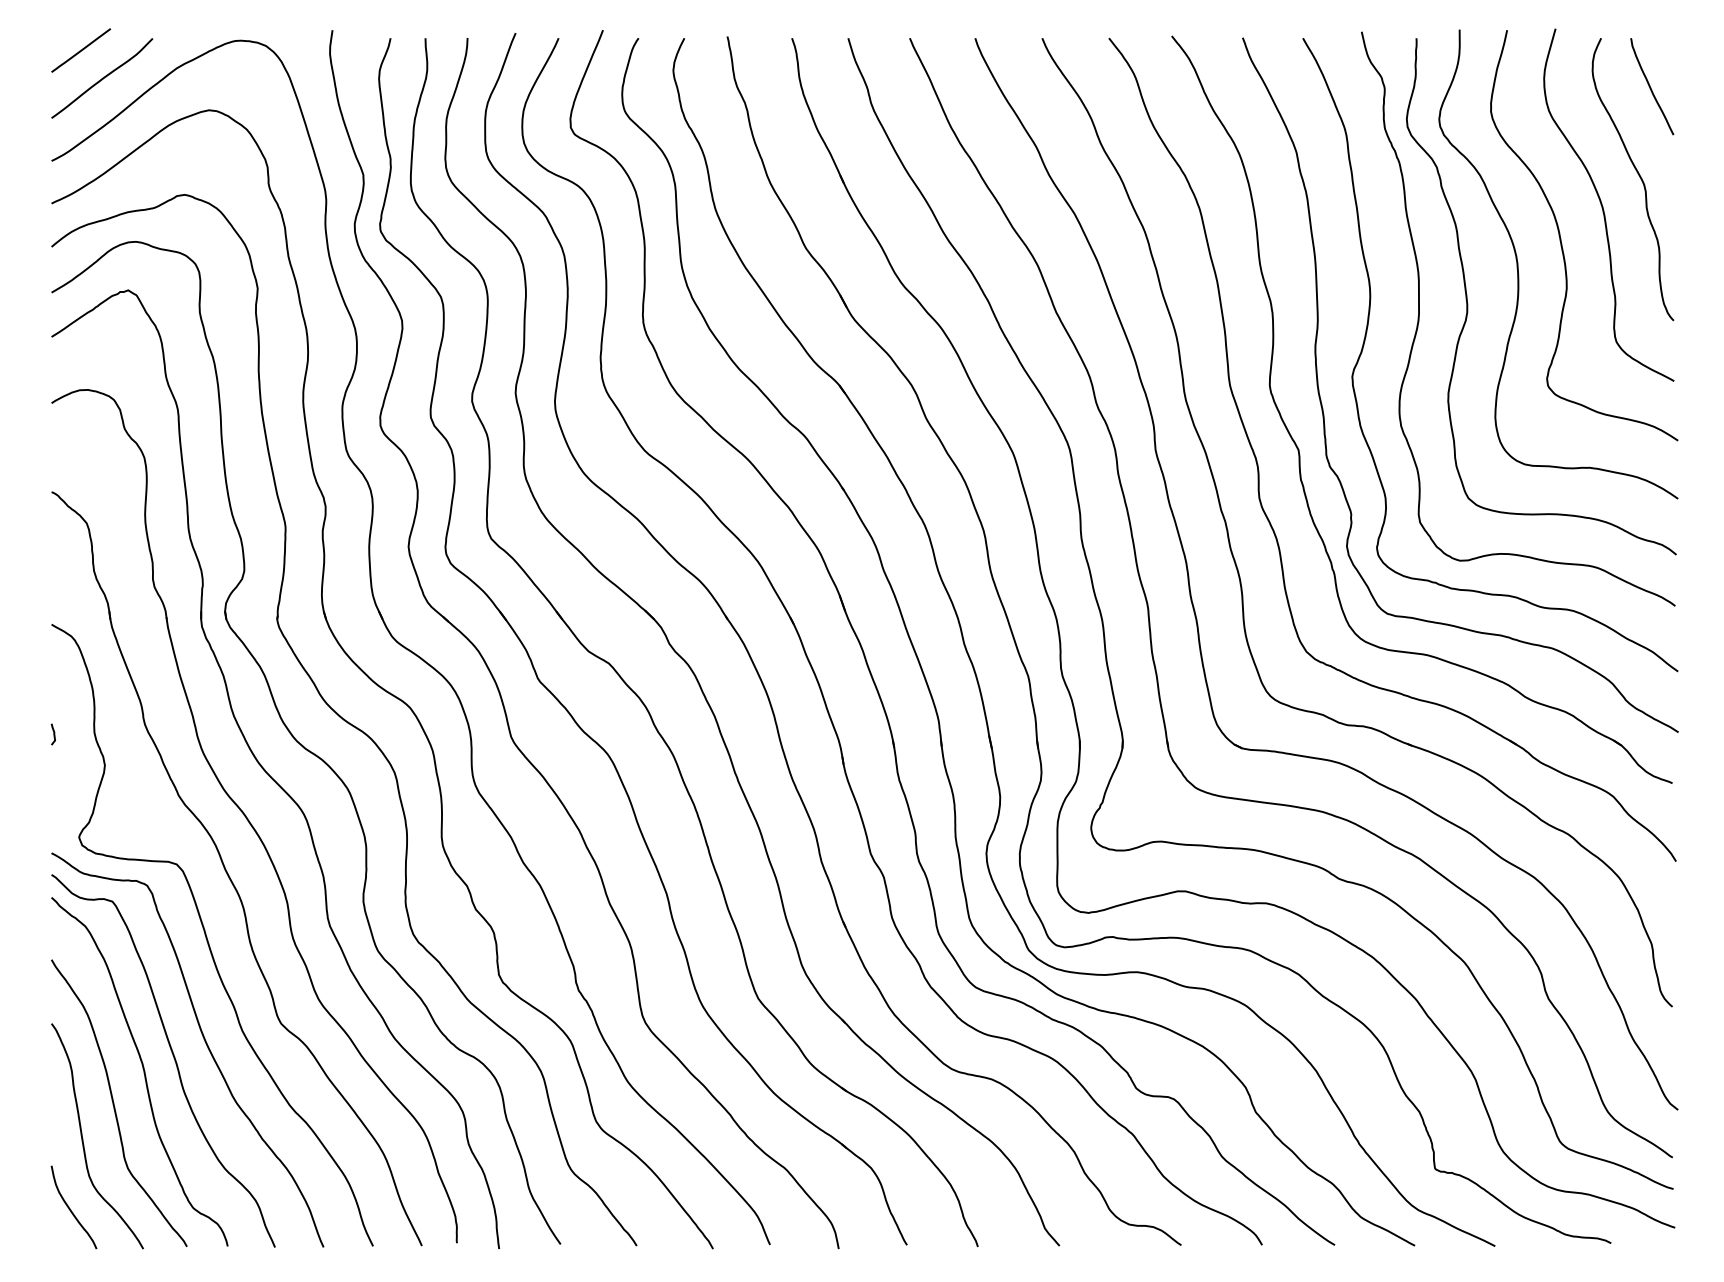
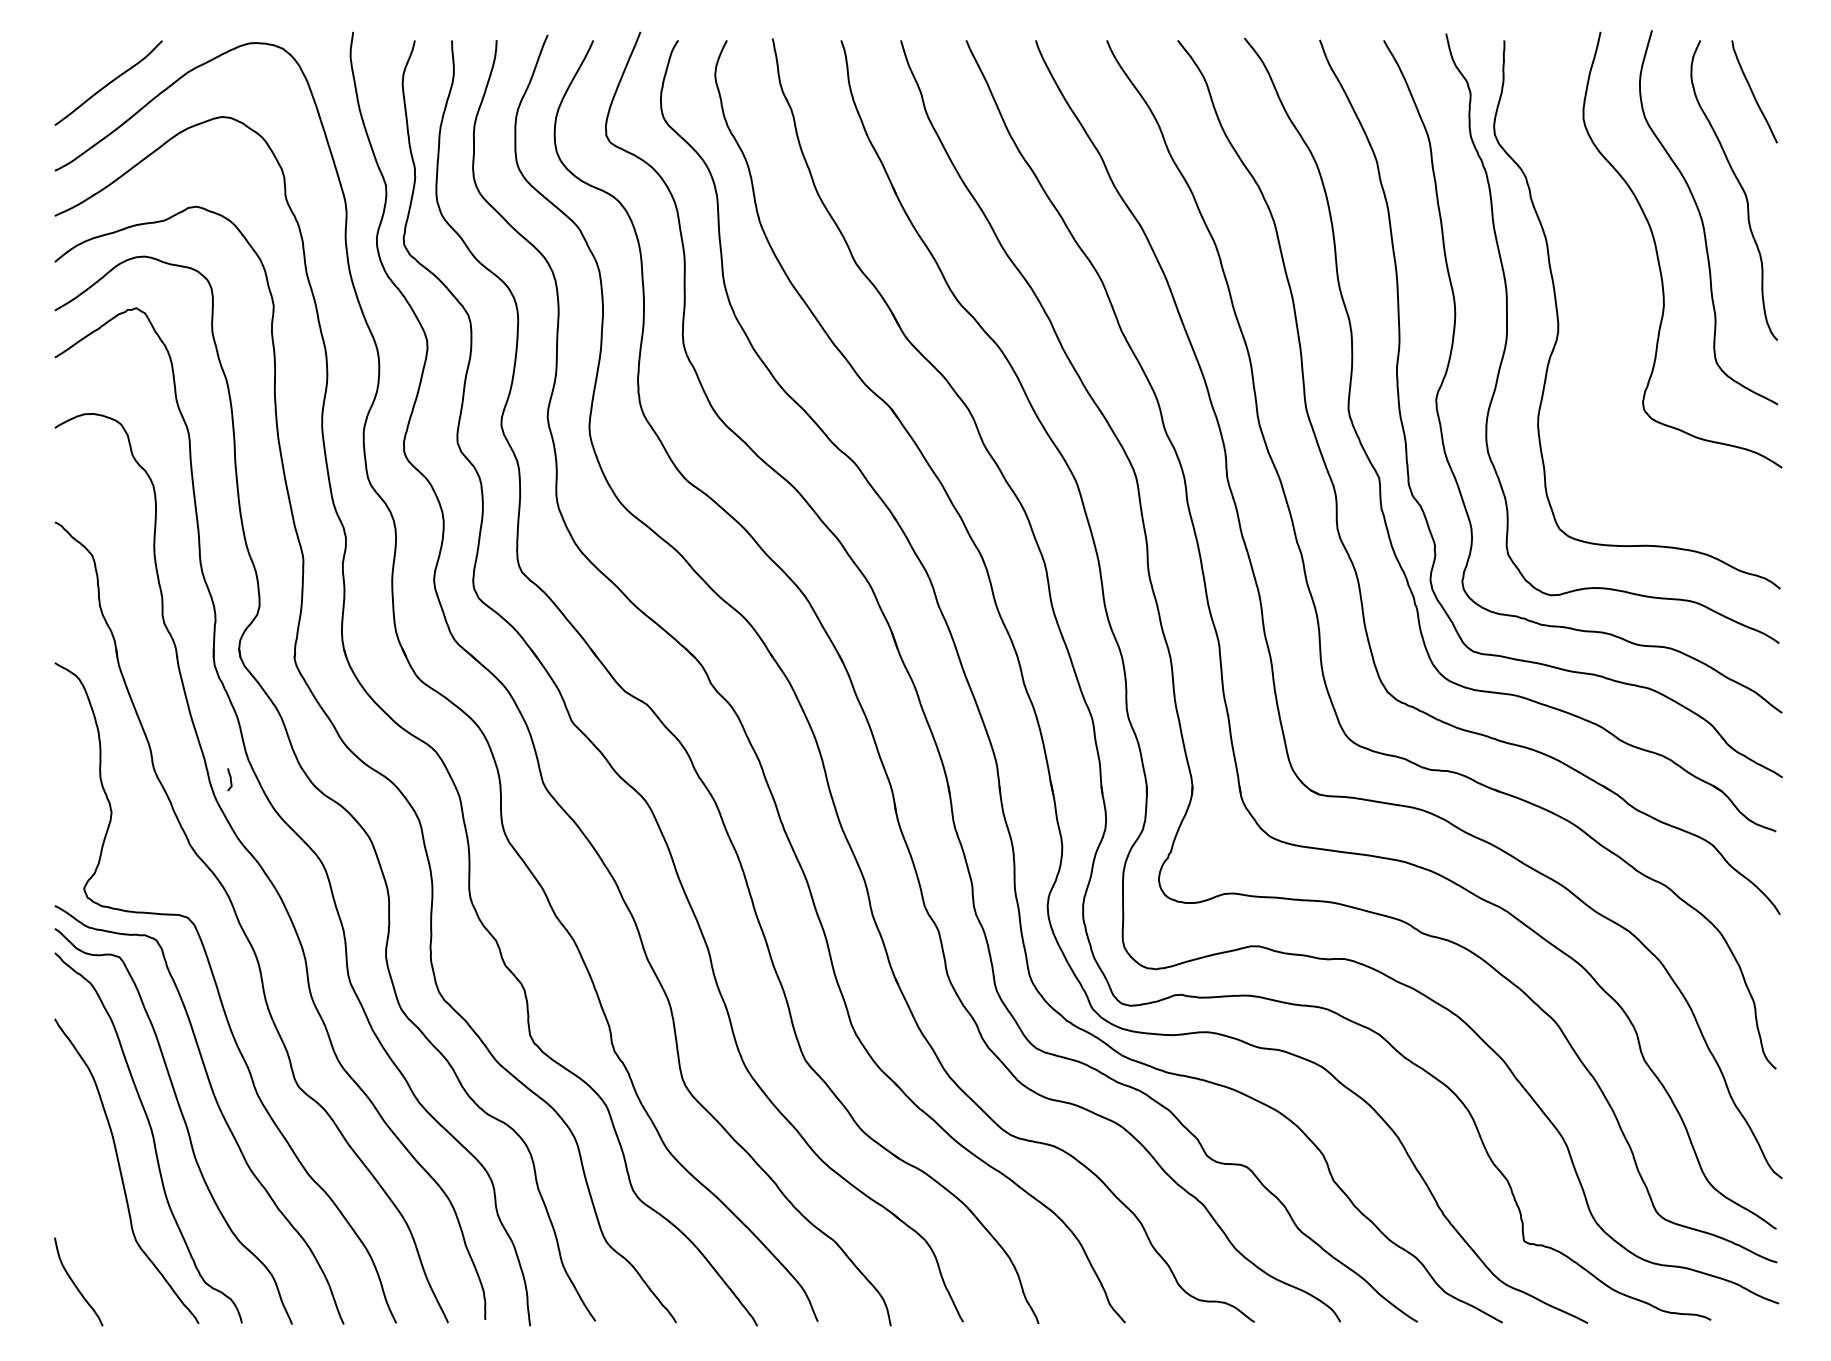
line: (81, 49) -> (86, 52), removed
curve: (1519, 272) -> (1613, 289), removed
curve: (53, 734) -> (229, 779), moved
curve: (83, 1137) -> (88, 1207), removed

